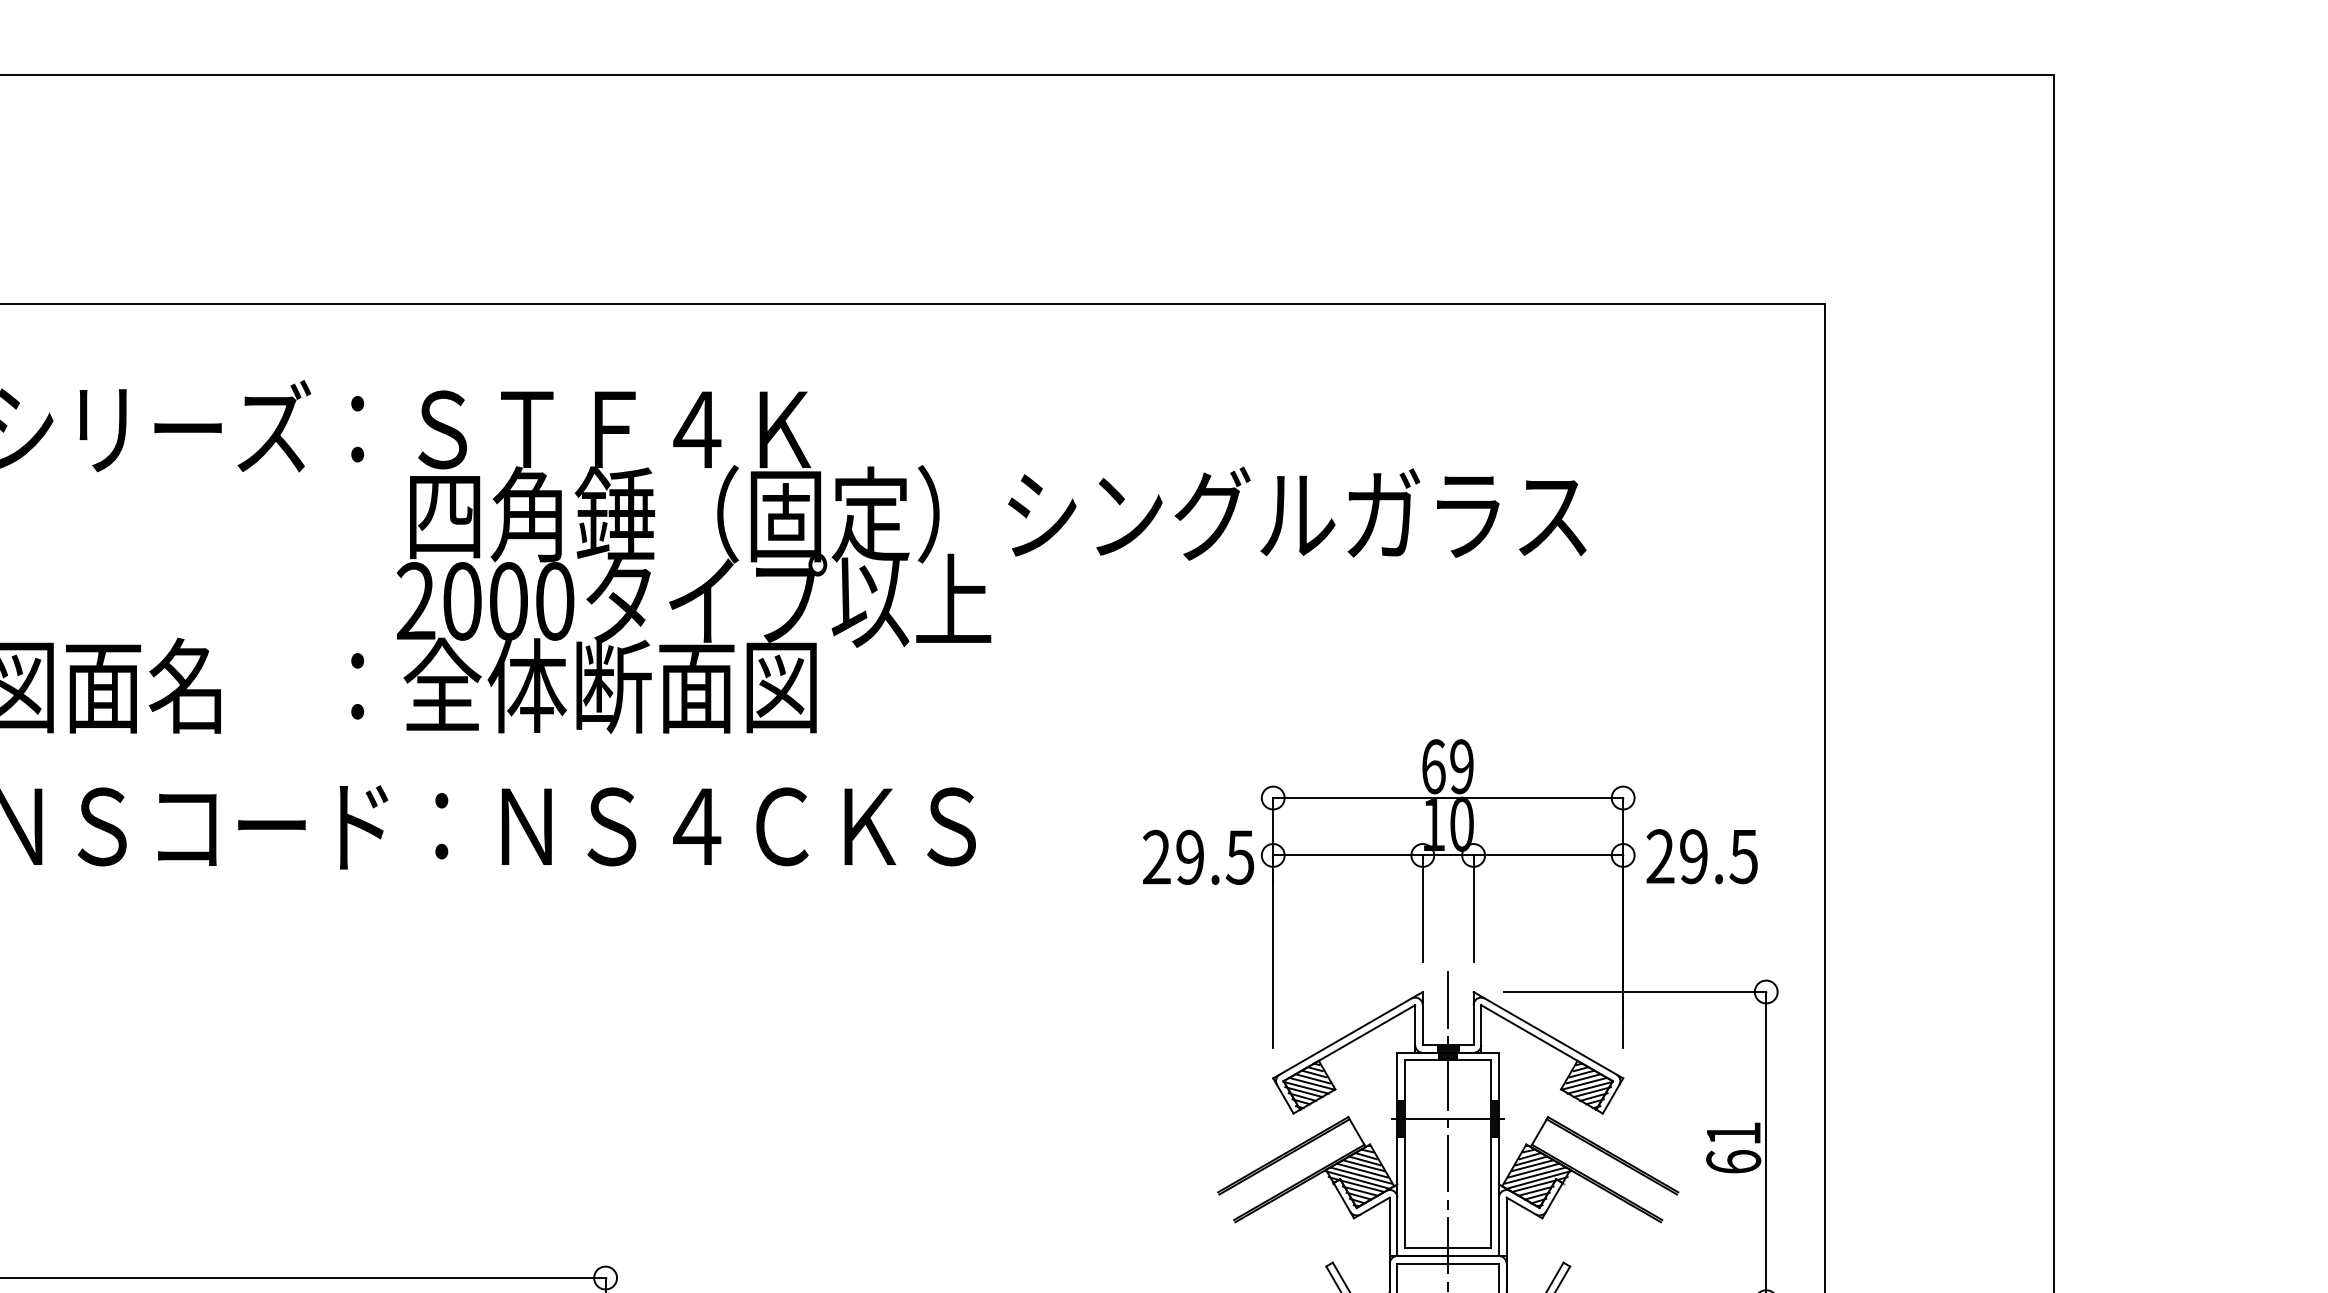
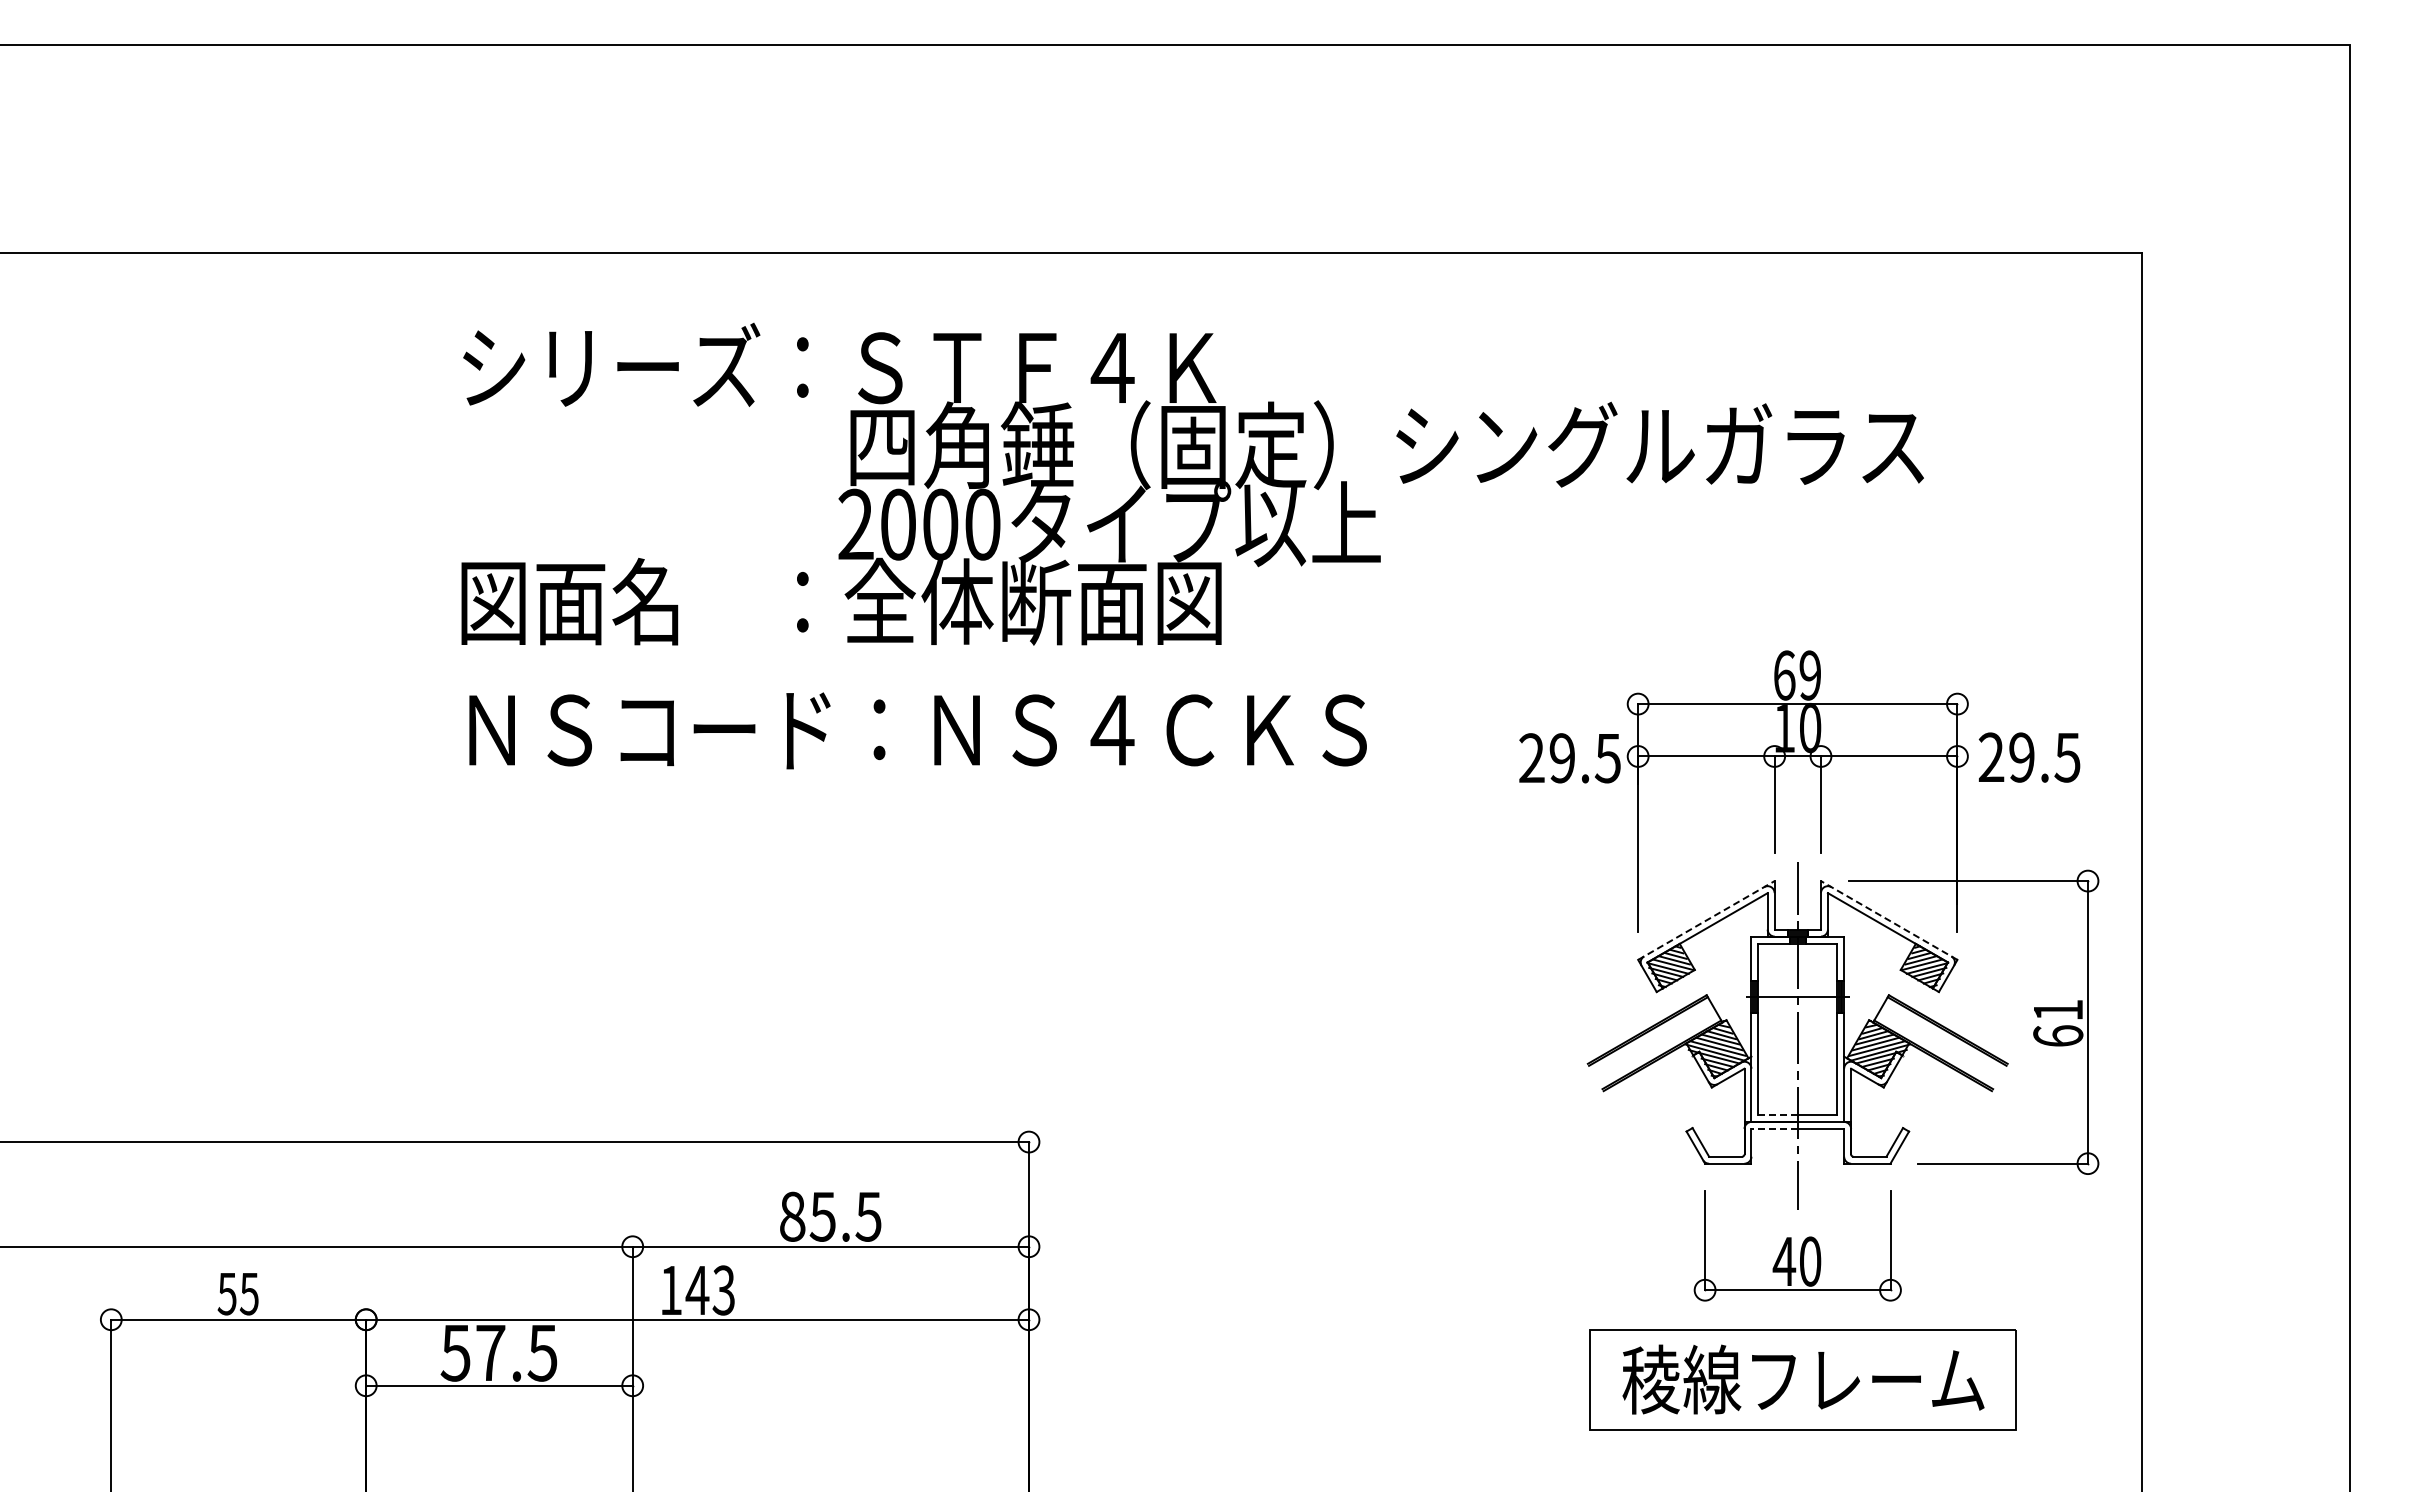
line: (1348, 1035) -> (1706, 920), solid -> dashed
line: (1548, 1035) -> (1889, 920), solid -> dashed
line: (1427, 1248) -> (1778, 1115), solid -> dashed
line: (1422, 1263) -> (1774, 1128), solid -> dashed

